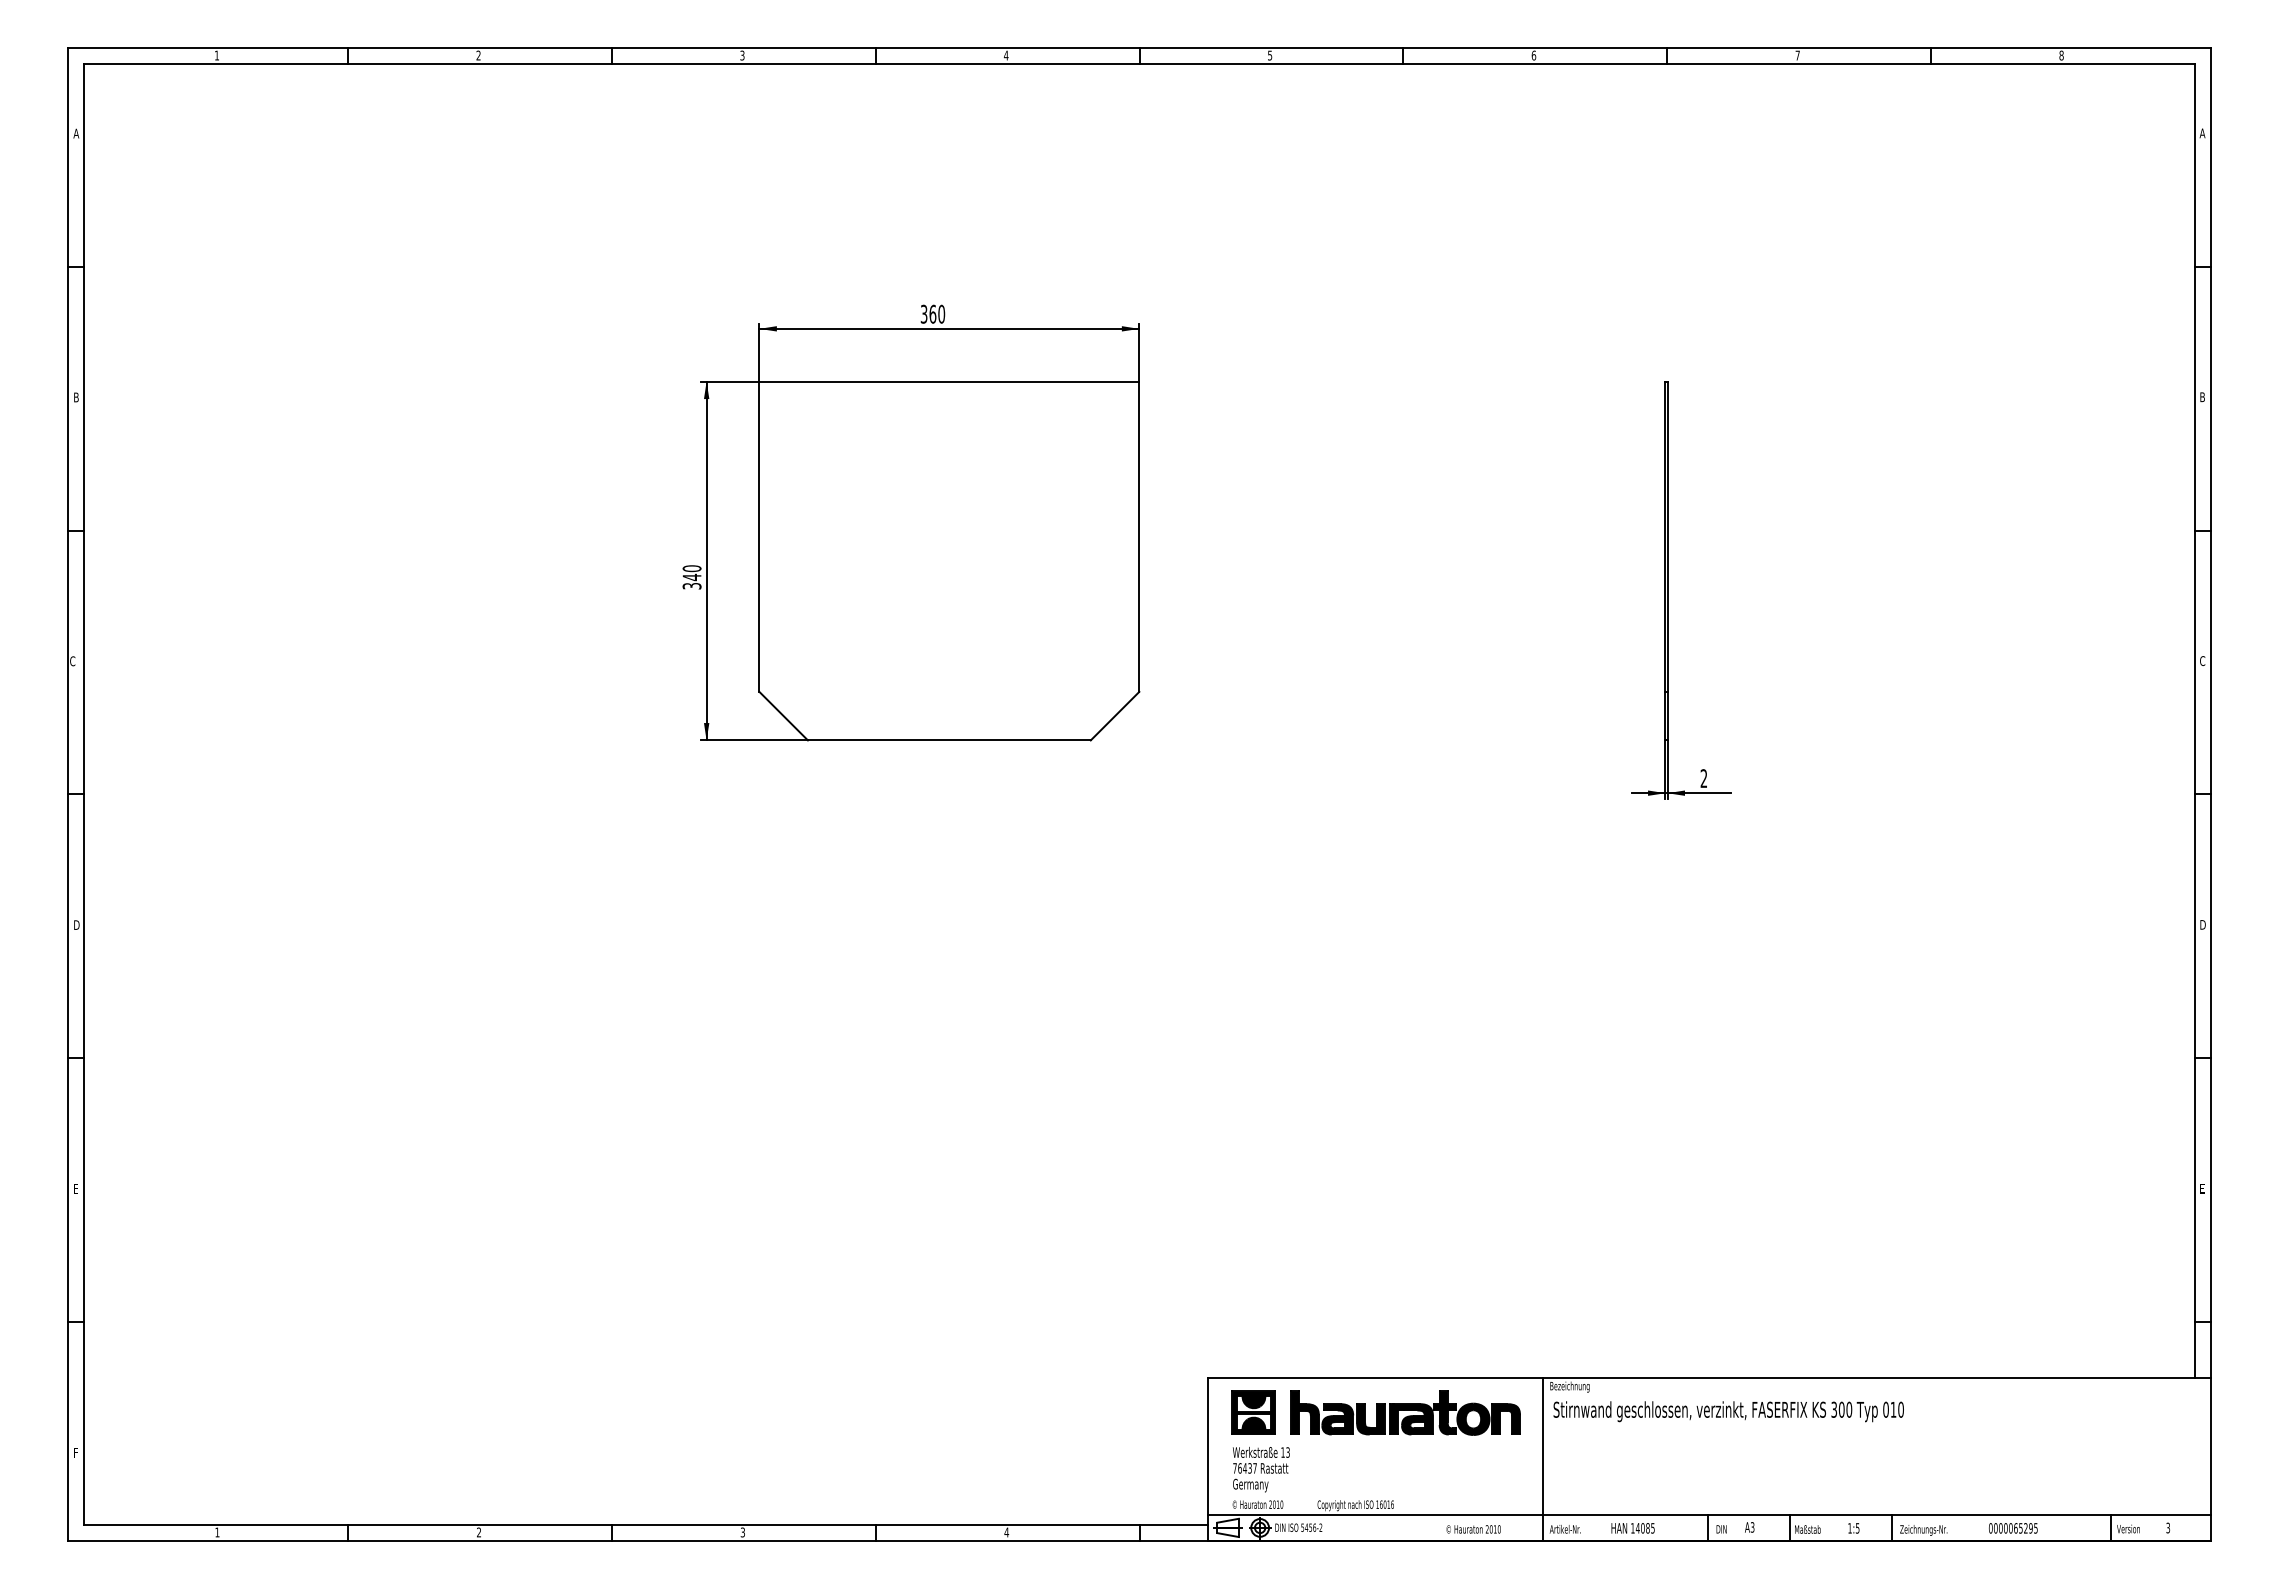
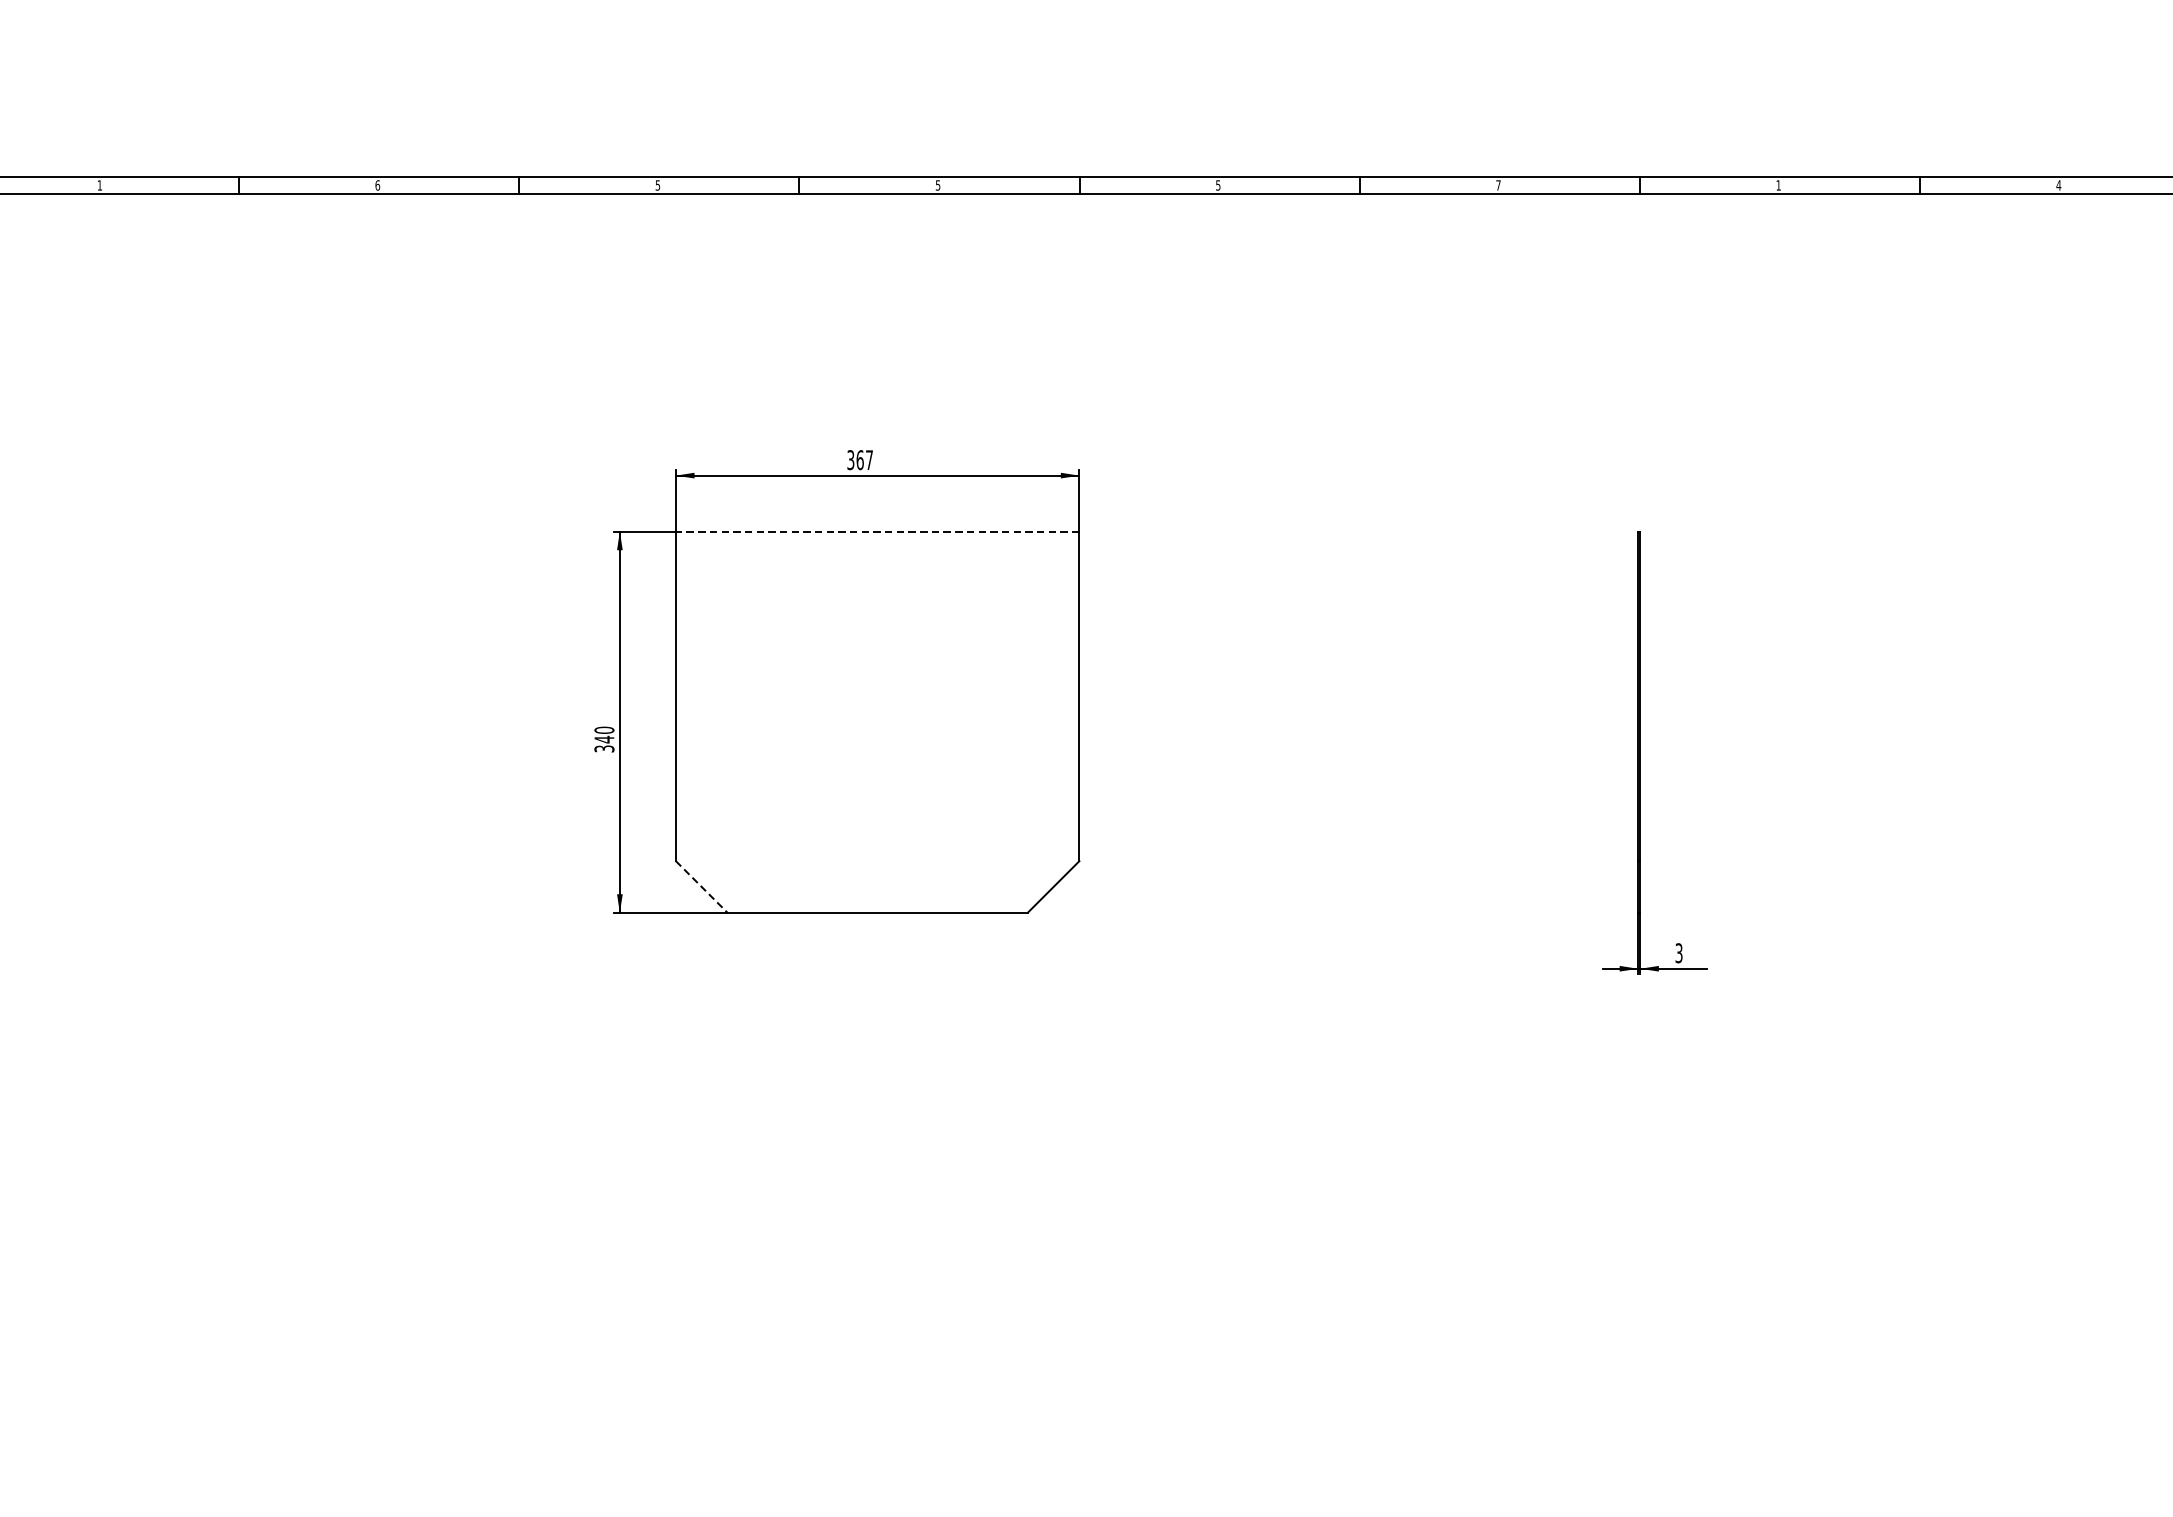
text: (742, 54) -> (657, 184), 3 -> 5
text: (478, 55) -> (377, 185), 2 -> 6
text: (1005, 55) -> (937, 185), 4 -> 5
text: (1533, 55) -> (1498, 185), 6 -> 7
text: (1797, 55) -> (1778, 185), 7 -> 1
text: (2061, 55) -> (2058, 185), 8 -> 4
text: (941, 313) -> (869, 459), 360 -> 367
line: (949, 381) -> (877, 531), solid -> dashed
line: (784, 716) -> (702, 887), solid -> dashed
text: (1703, 778) -> (1678, 953), 2 -> 3

